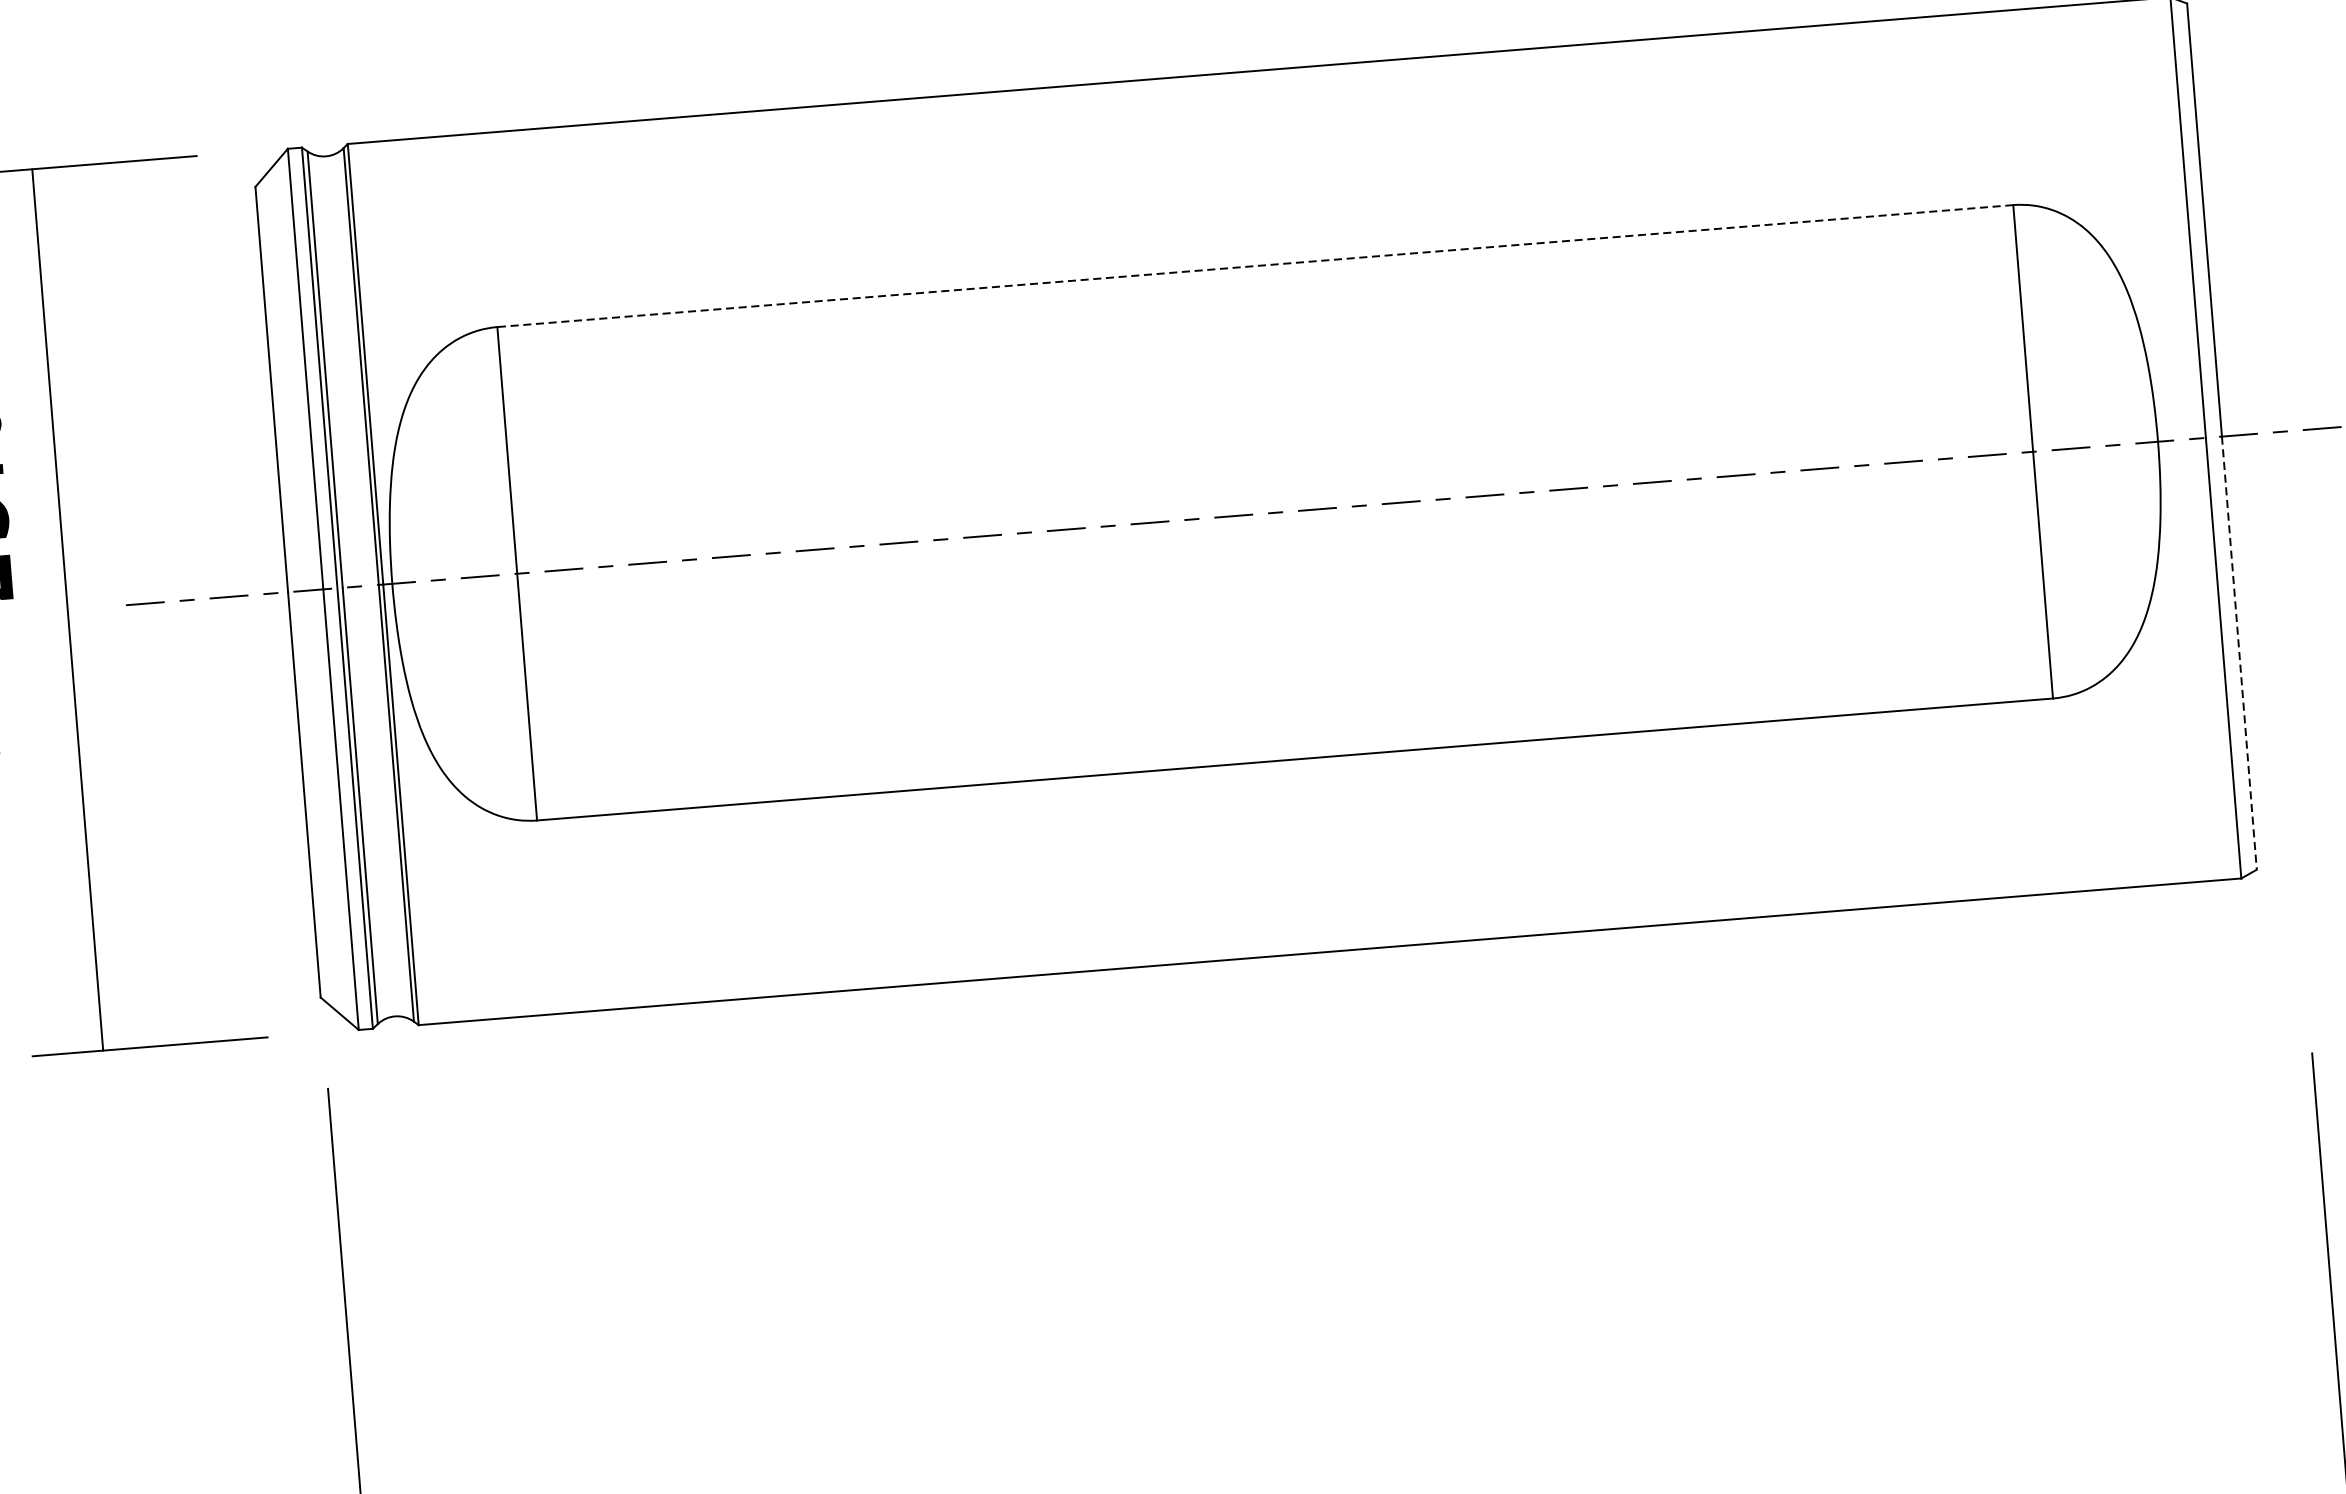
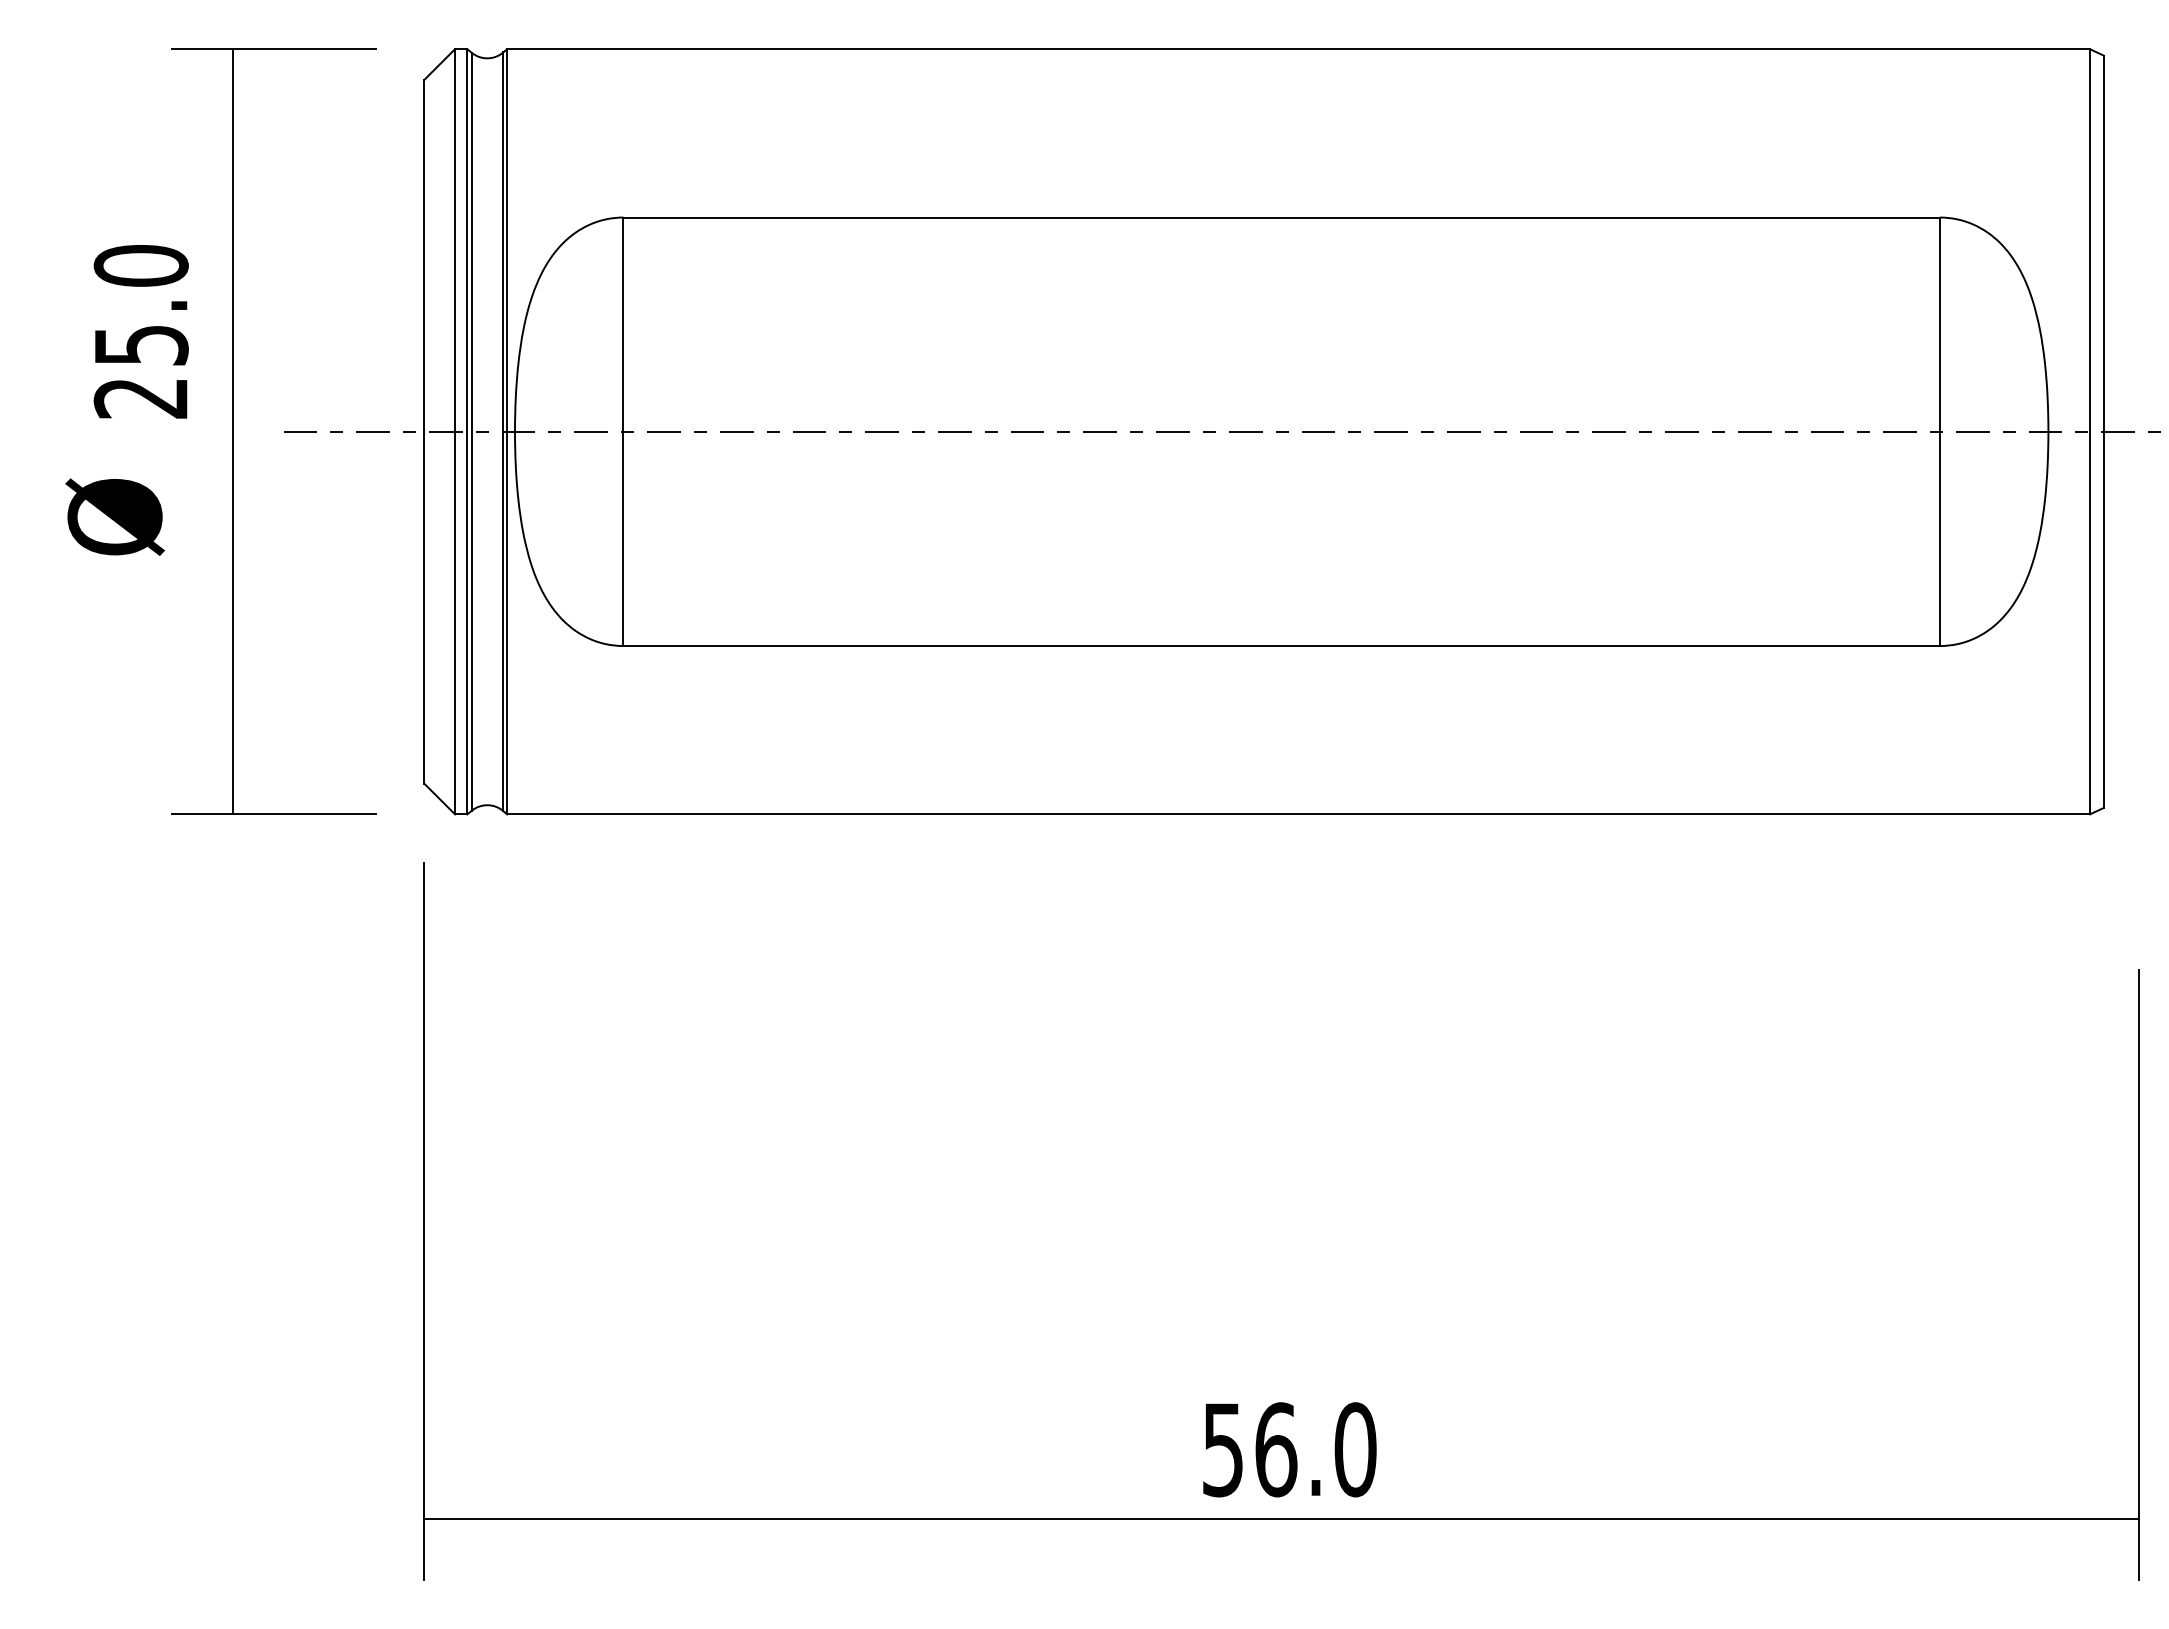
line: (1255, 266) -> (1281, 217), dashed -> solid
line: (2238, 653) -> (2103, 620), dashed -> solid

